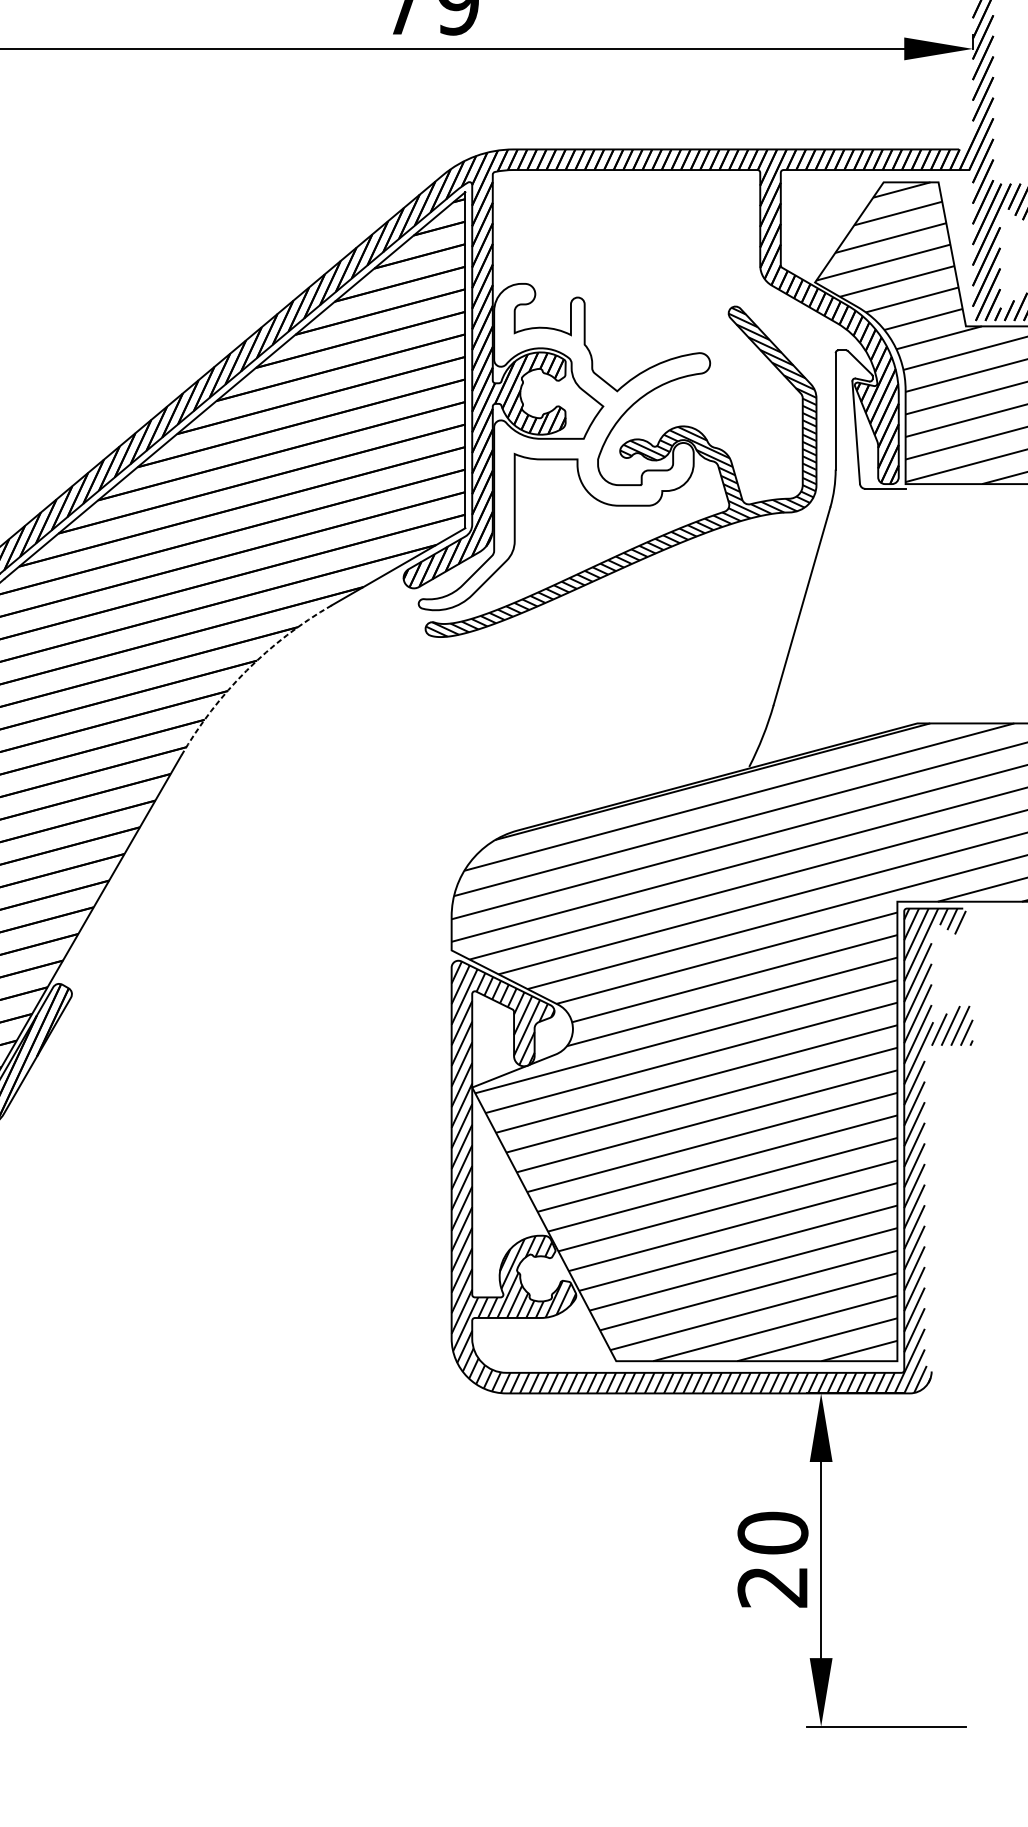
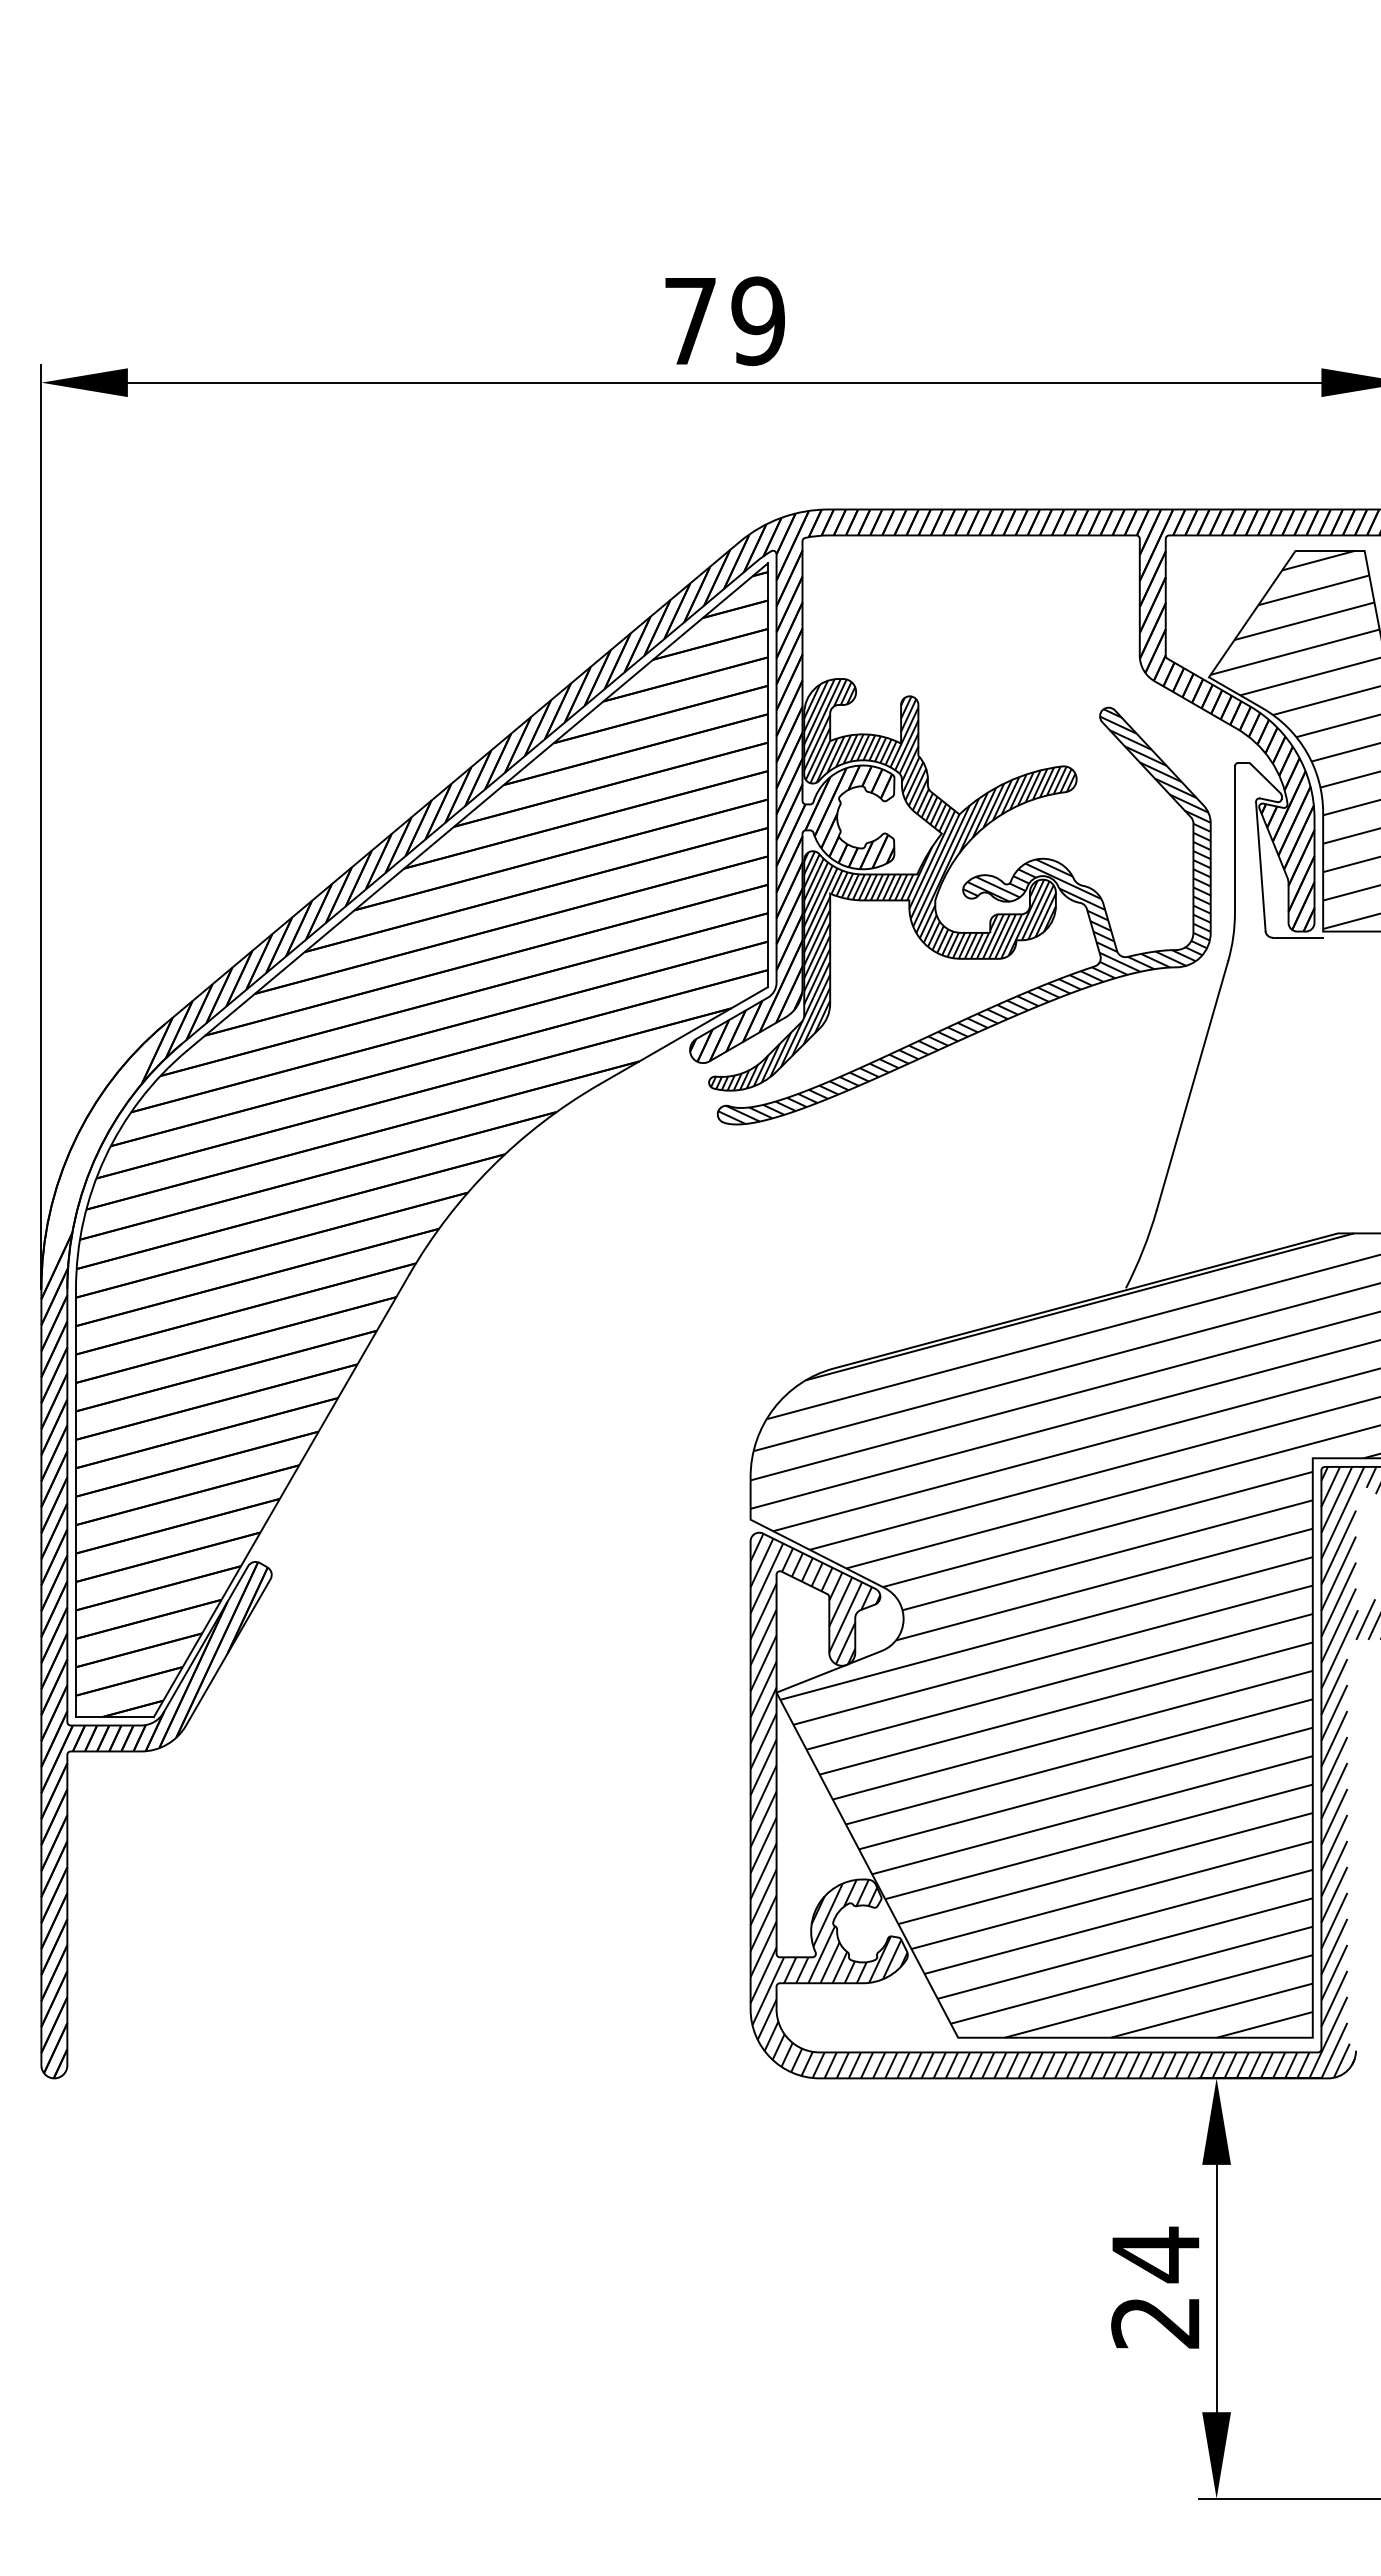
hatch: (564, 446) -> (893, 884), added
arc: (246, 671) -> (491, 1167), dashed -> solid
text: (772, 1533) -> (1155, 2254), 20 -> 24

